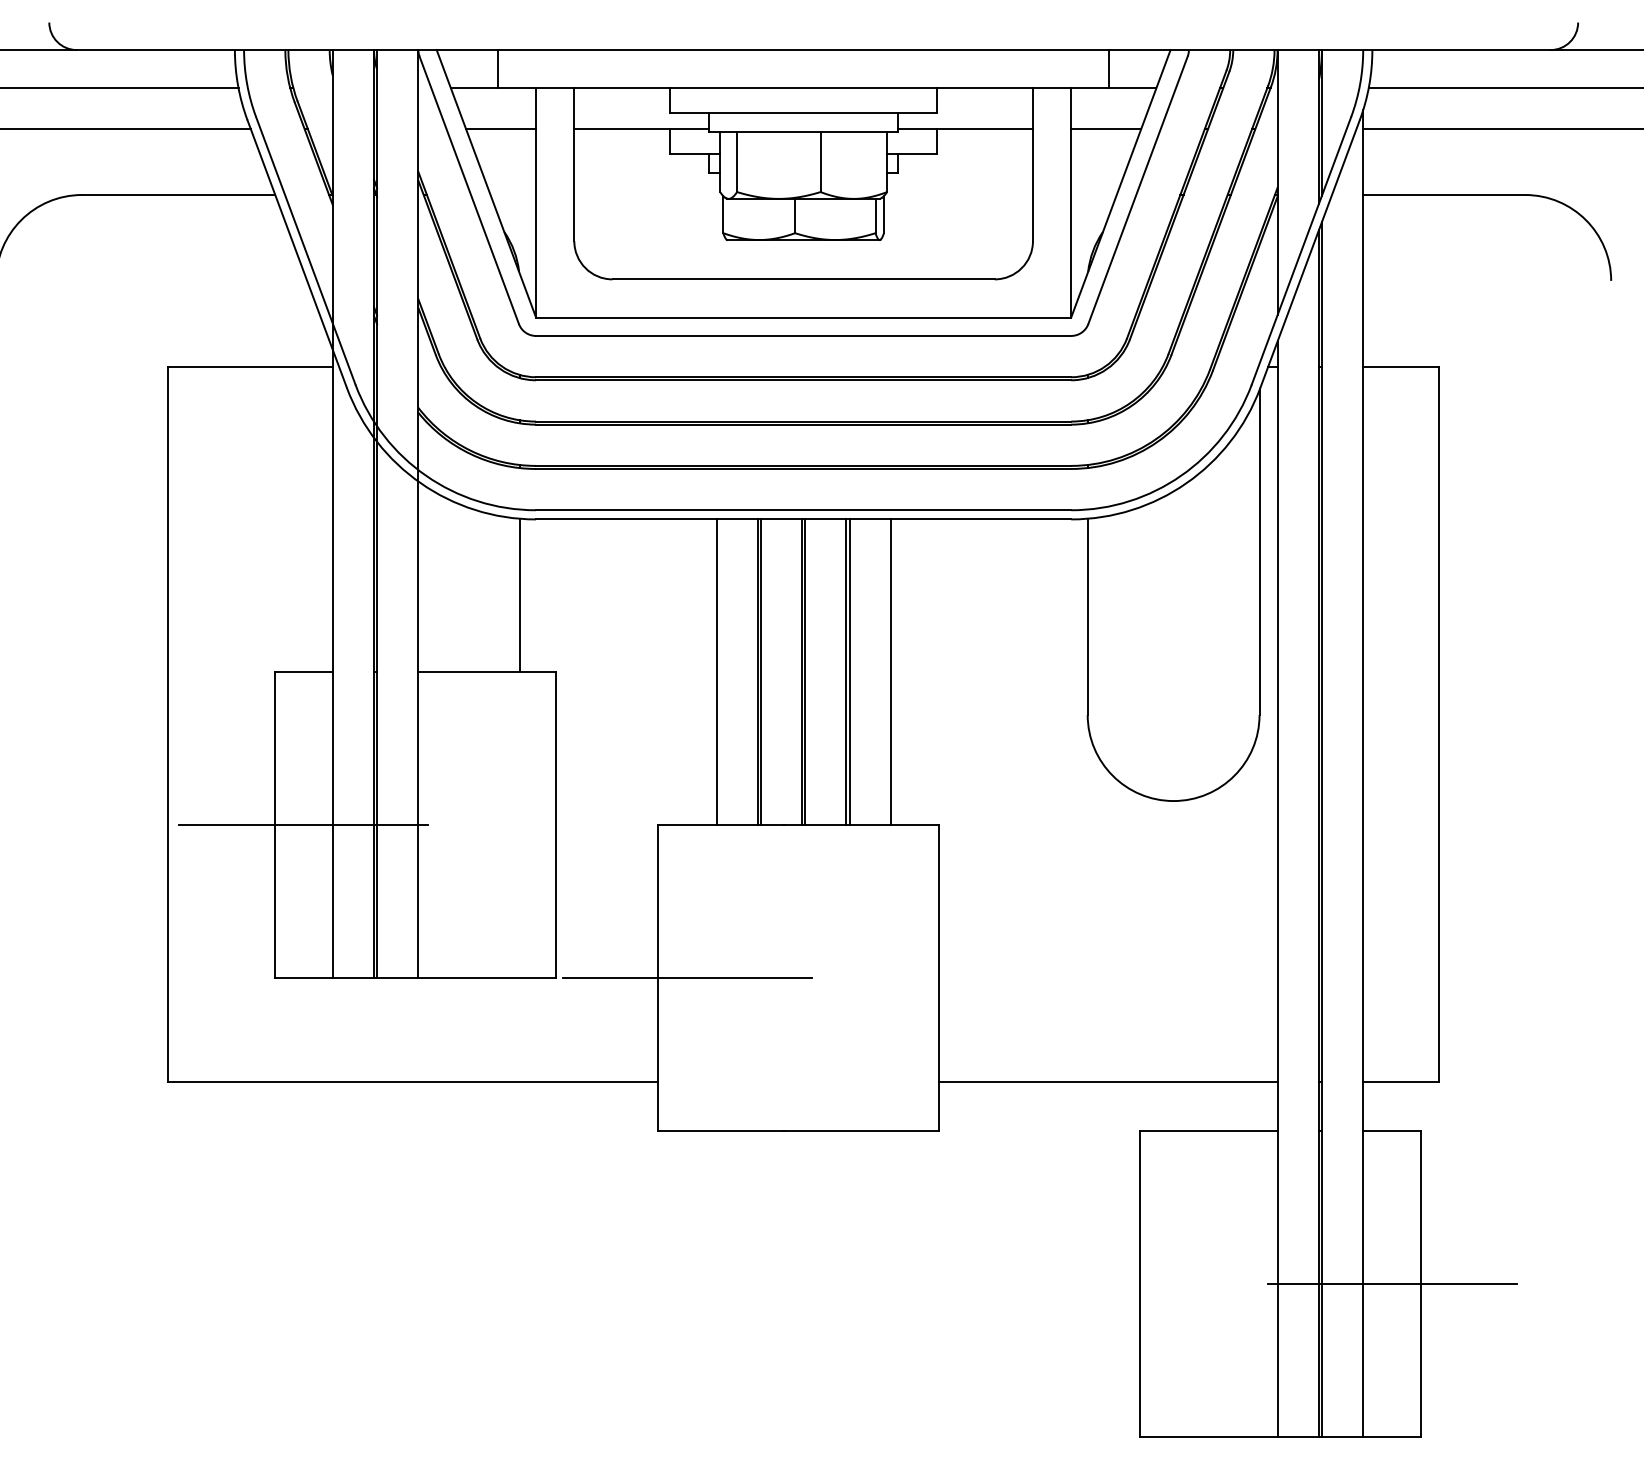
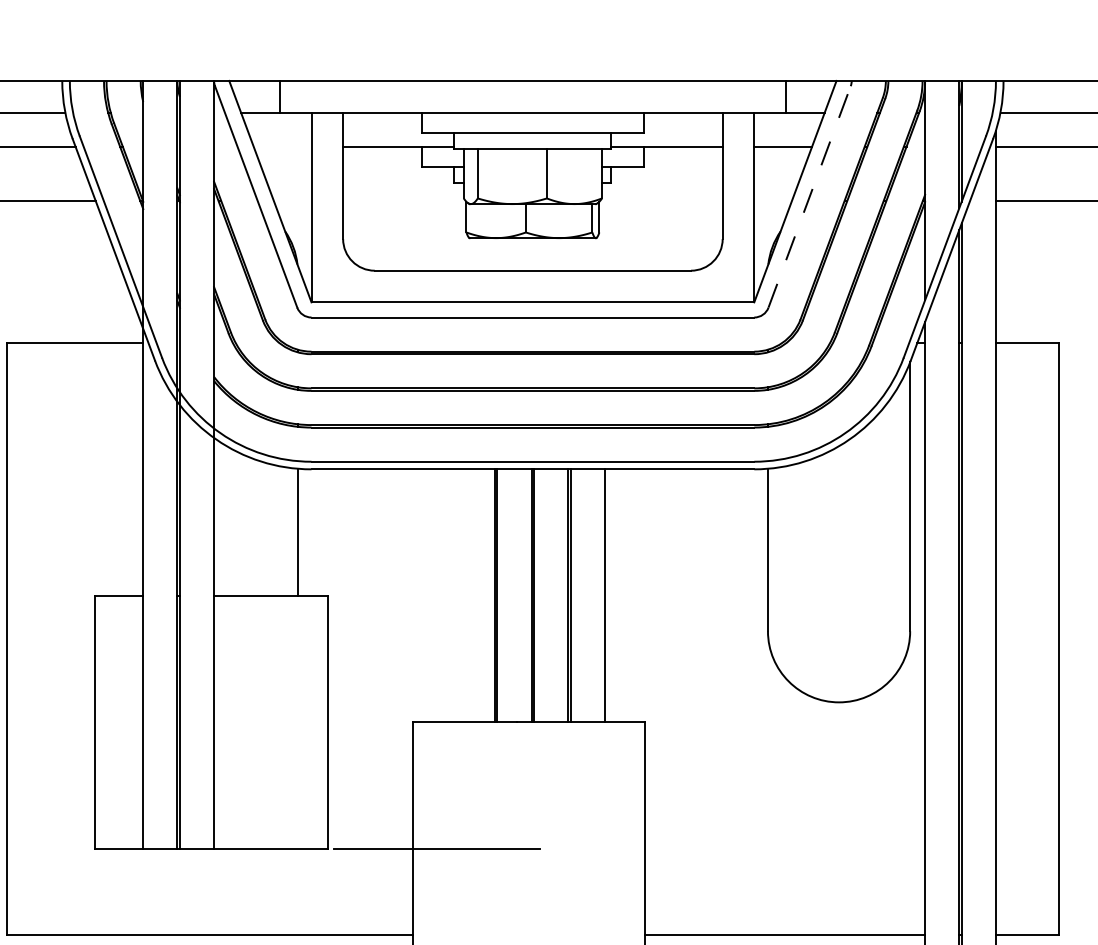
line: (501, 129) -> (282, 146), removed
line: (1138, 190) -> (810, 197), solid -> dashed
line: (716, 672) -> (460, 596), removed
line: (303, 825) -> (119, 722), removed

